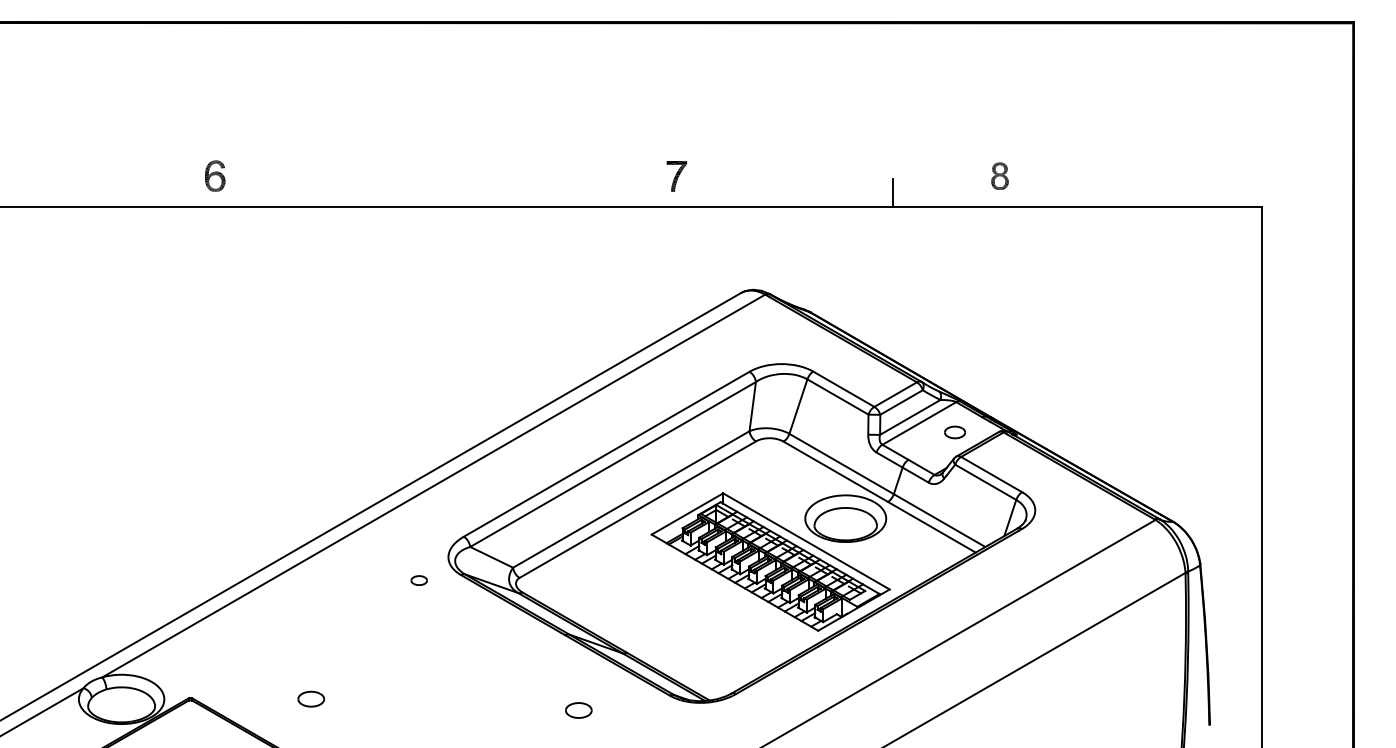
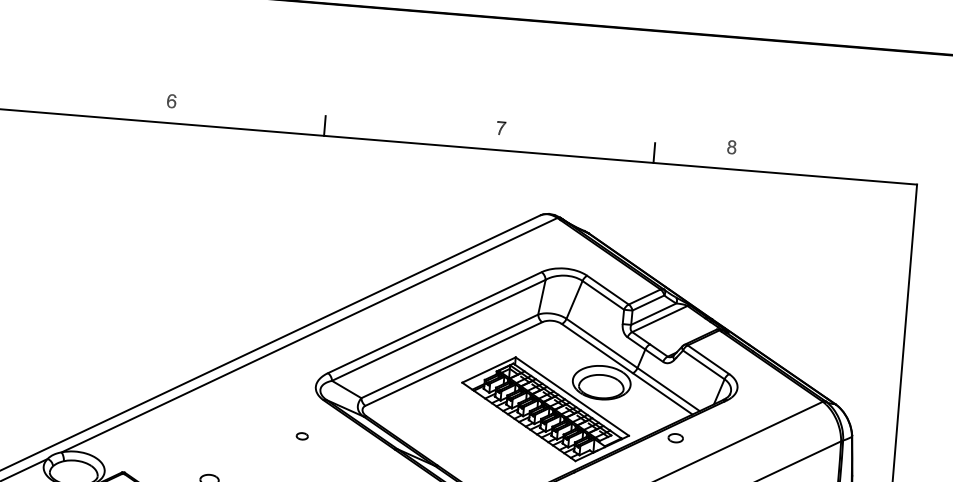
part: (676, 175) -> (501, 127), size x0.62
part: (215, 176) -> (171, 101), size x0.62
part: (999, 176) -> (731, 147), size x0.71
line: (431, 193) -> (325, 126), added
part: (955, 432) -> (676, 438), moved
part: (418, 580) -> (301, 436), moved

